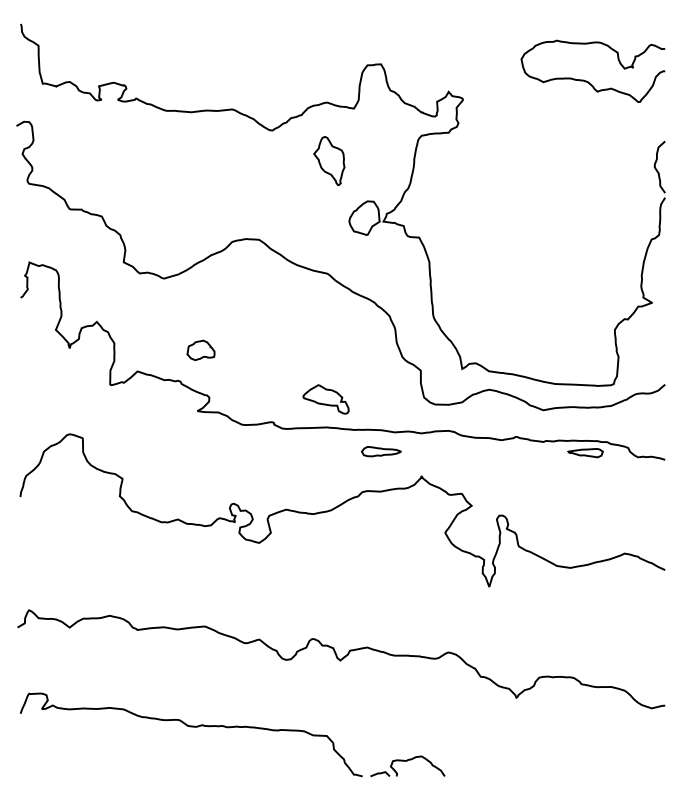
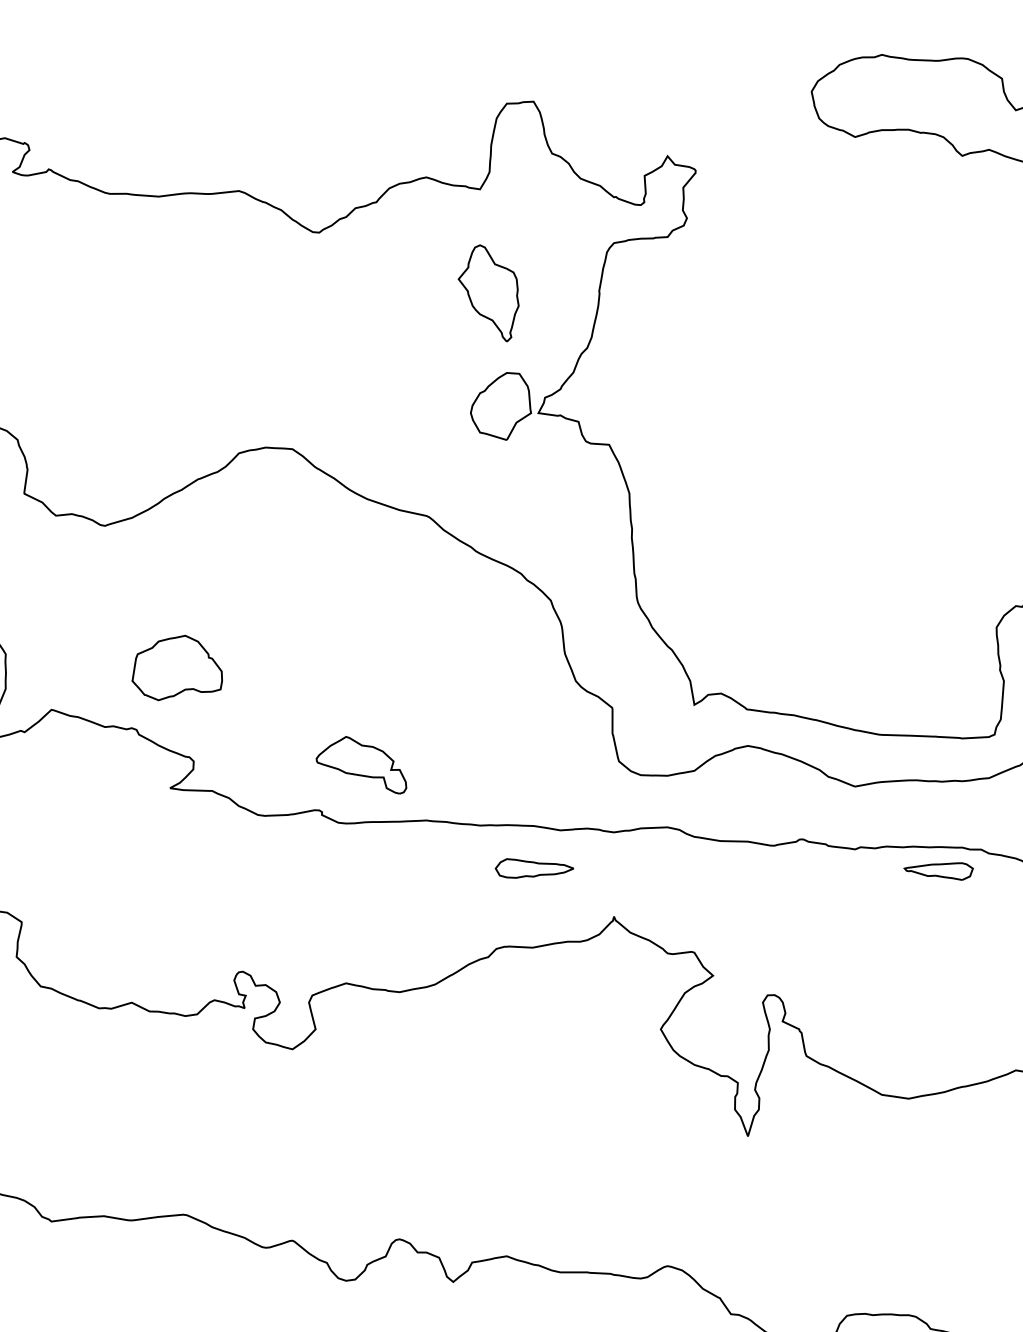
part: (329, 160) -> (489, 292), moved
part: (200, 350) -> (176, 668), size x1.67
part: (325, 399) -> (360, 765), moved

